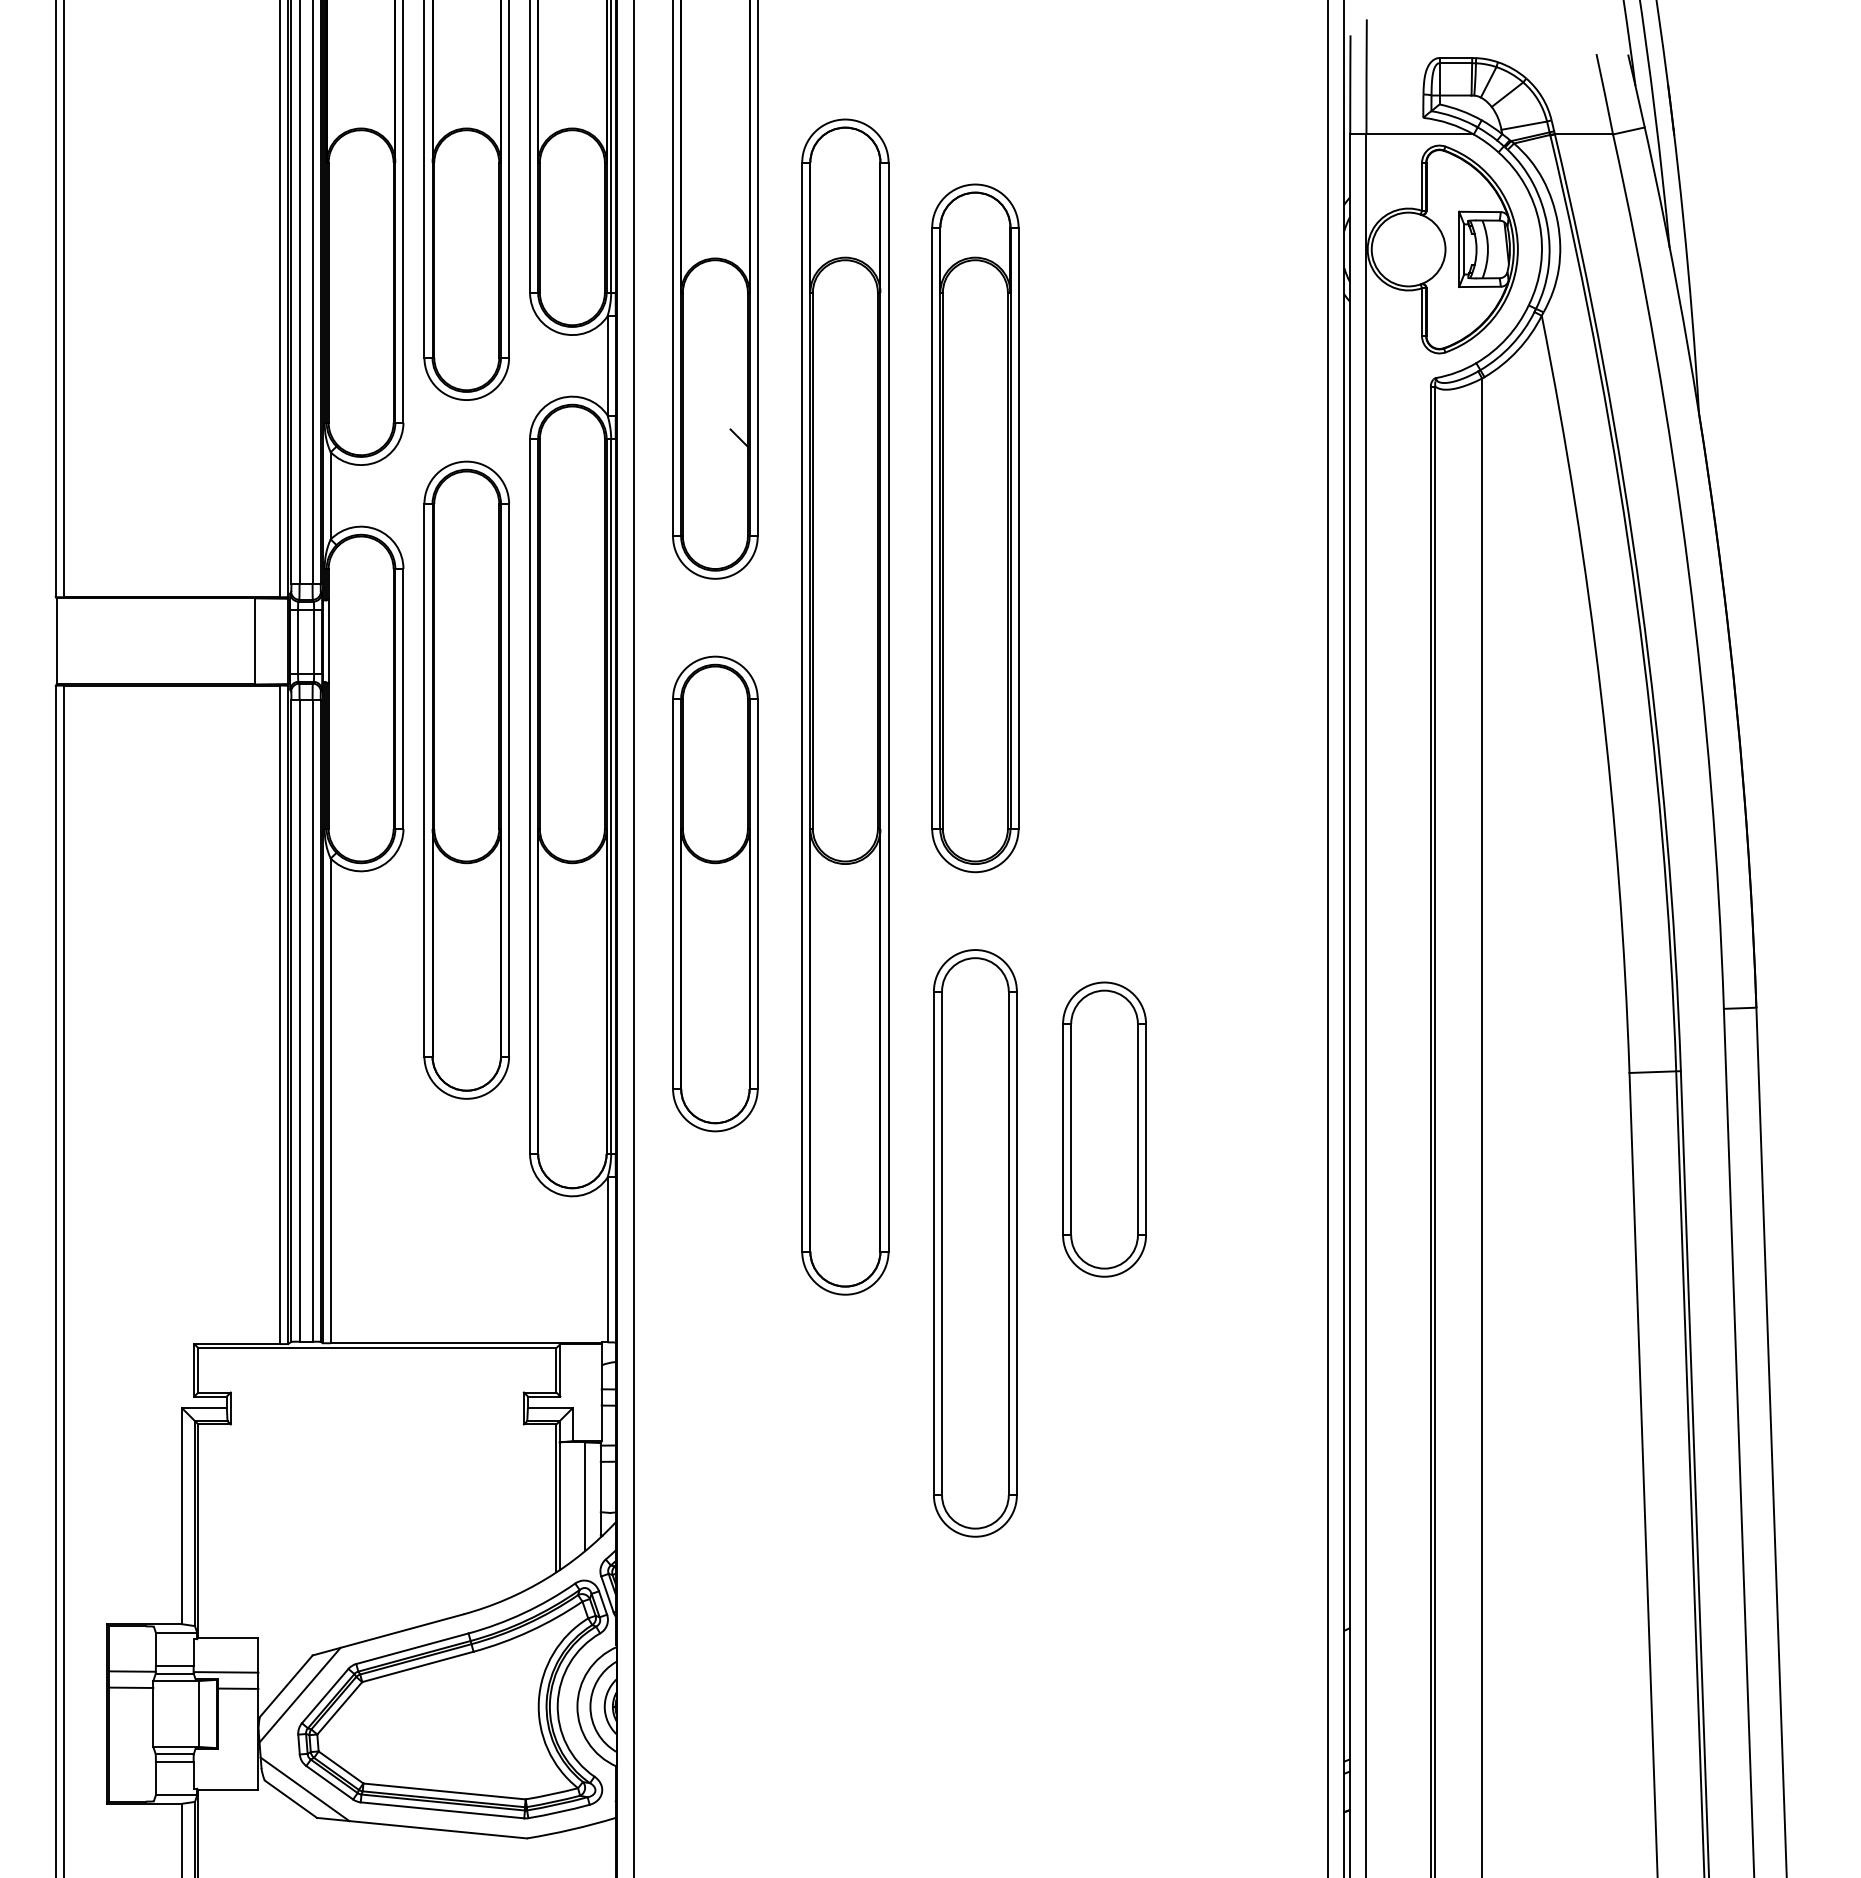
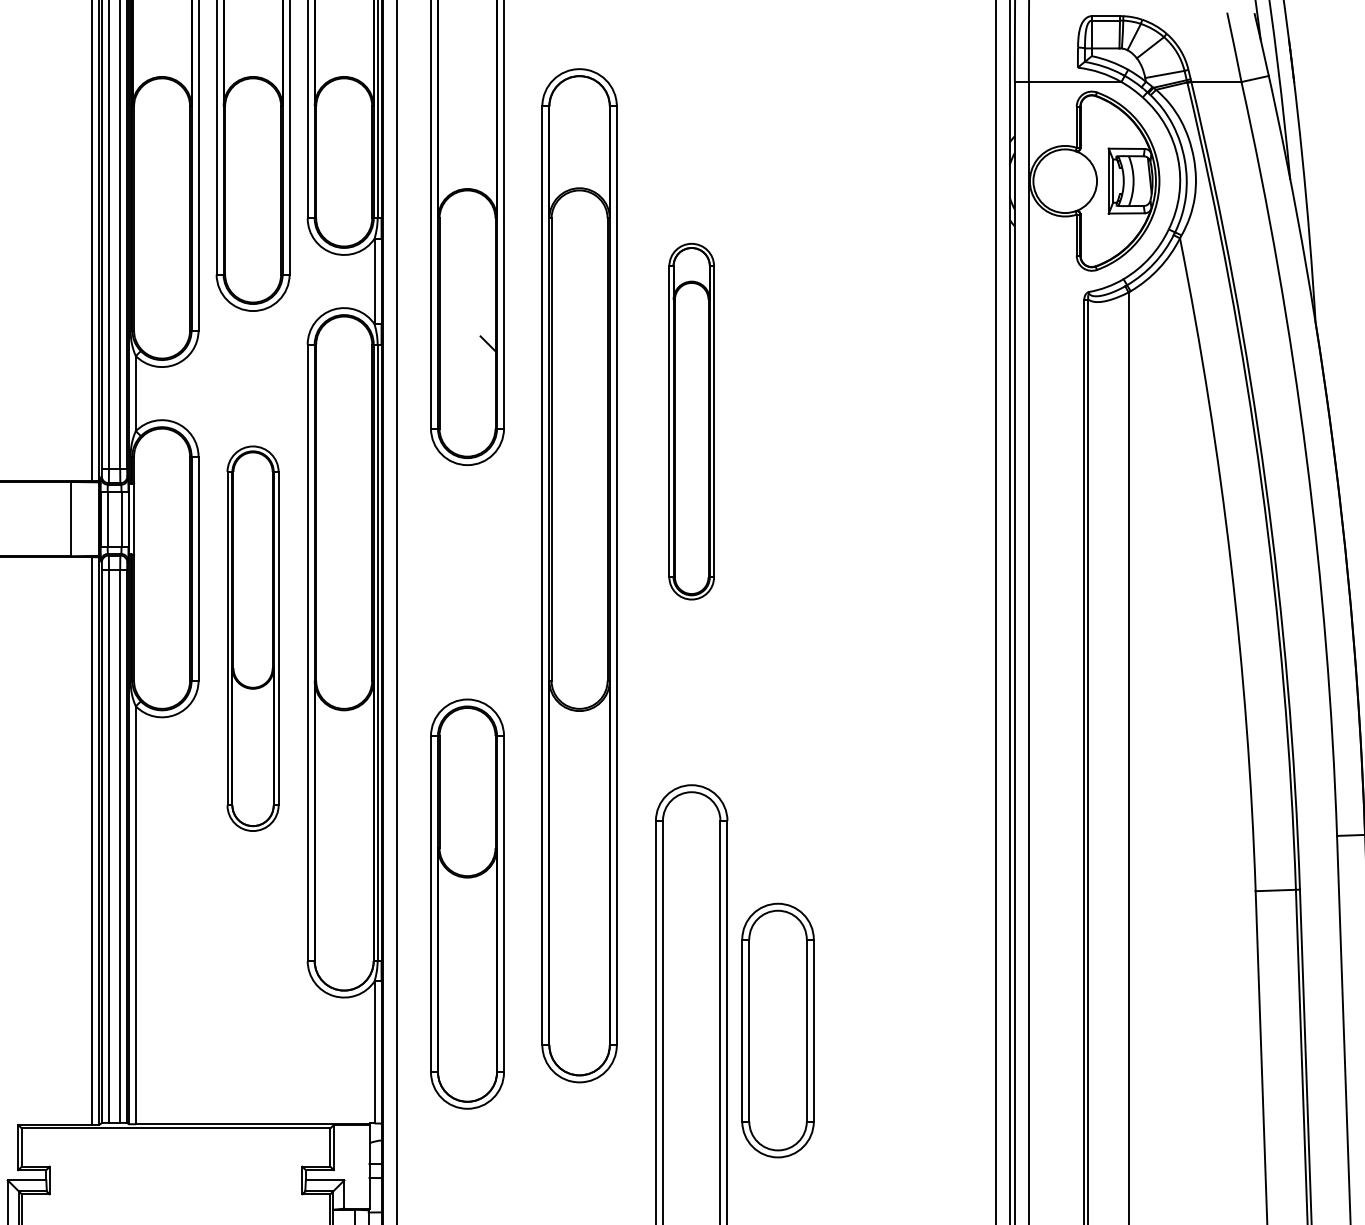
part: (975, 528) -> (691, 421), size x0.6
part: (466, 779) -> (252, 638), size x0.7
part: (715, 893) -> (467, 903), moved
part: (1104, 1129) -> (777, 1030), moved

